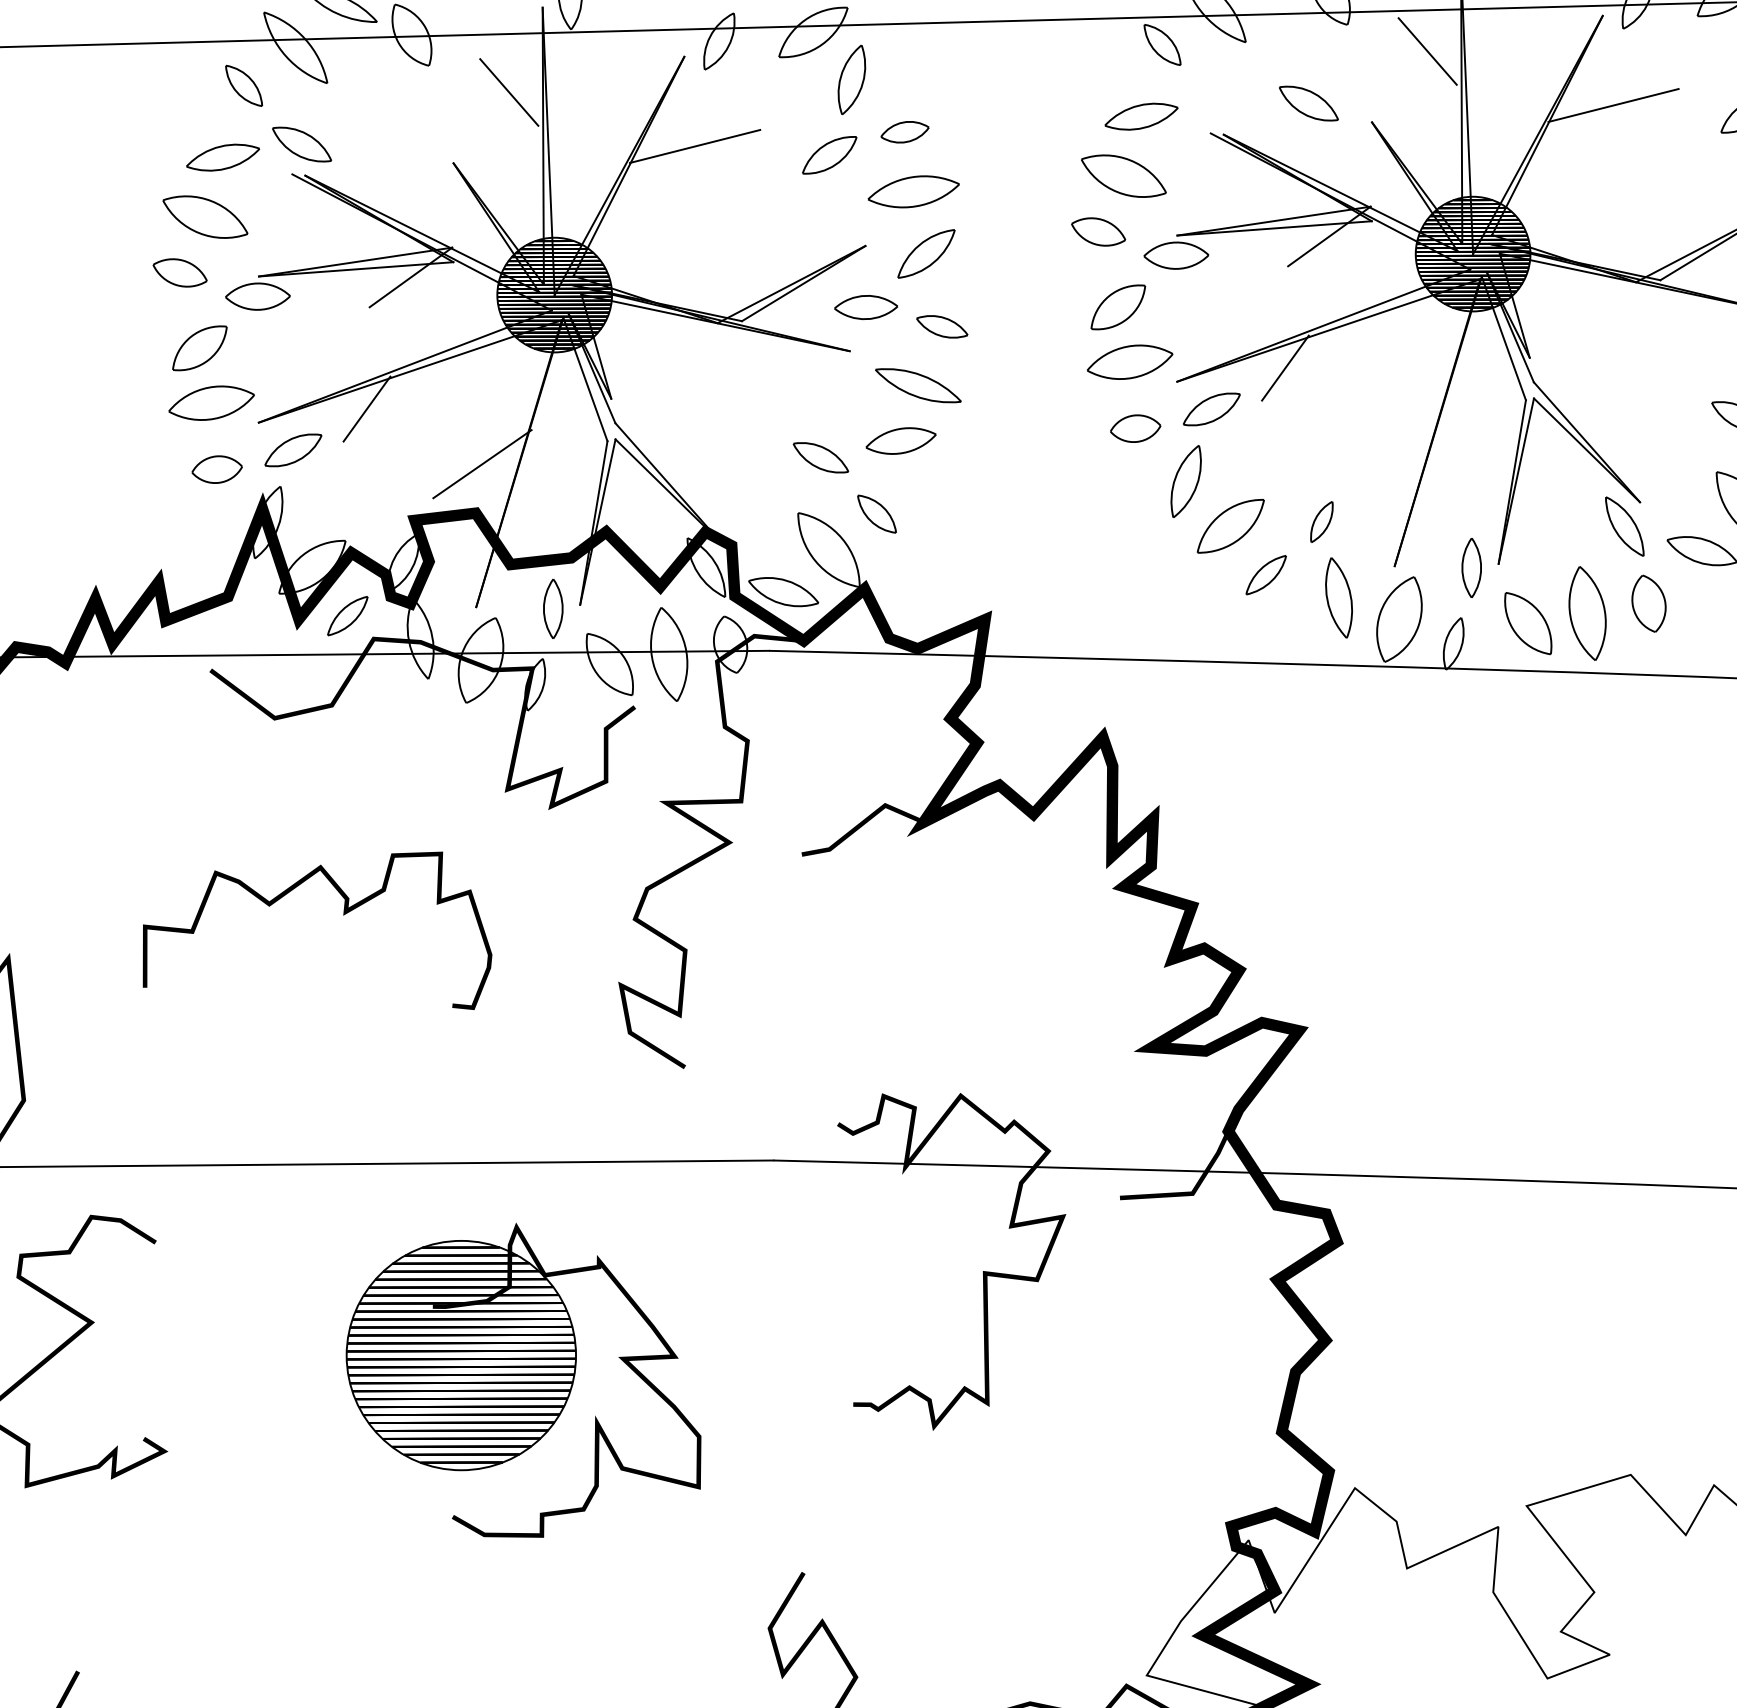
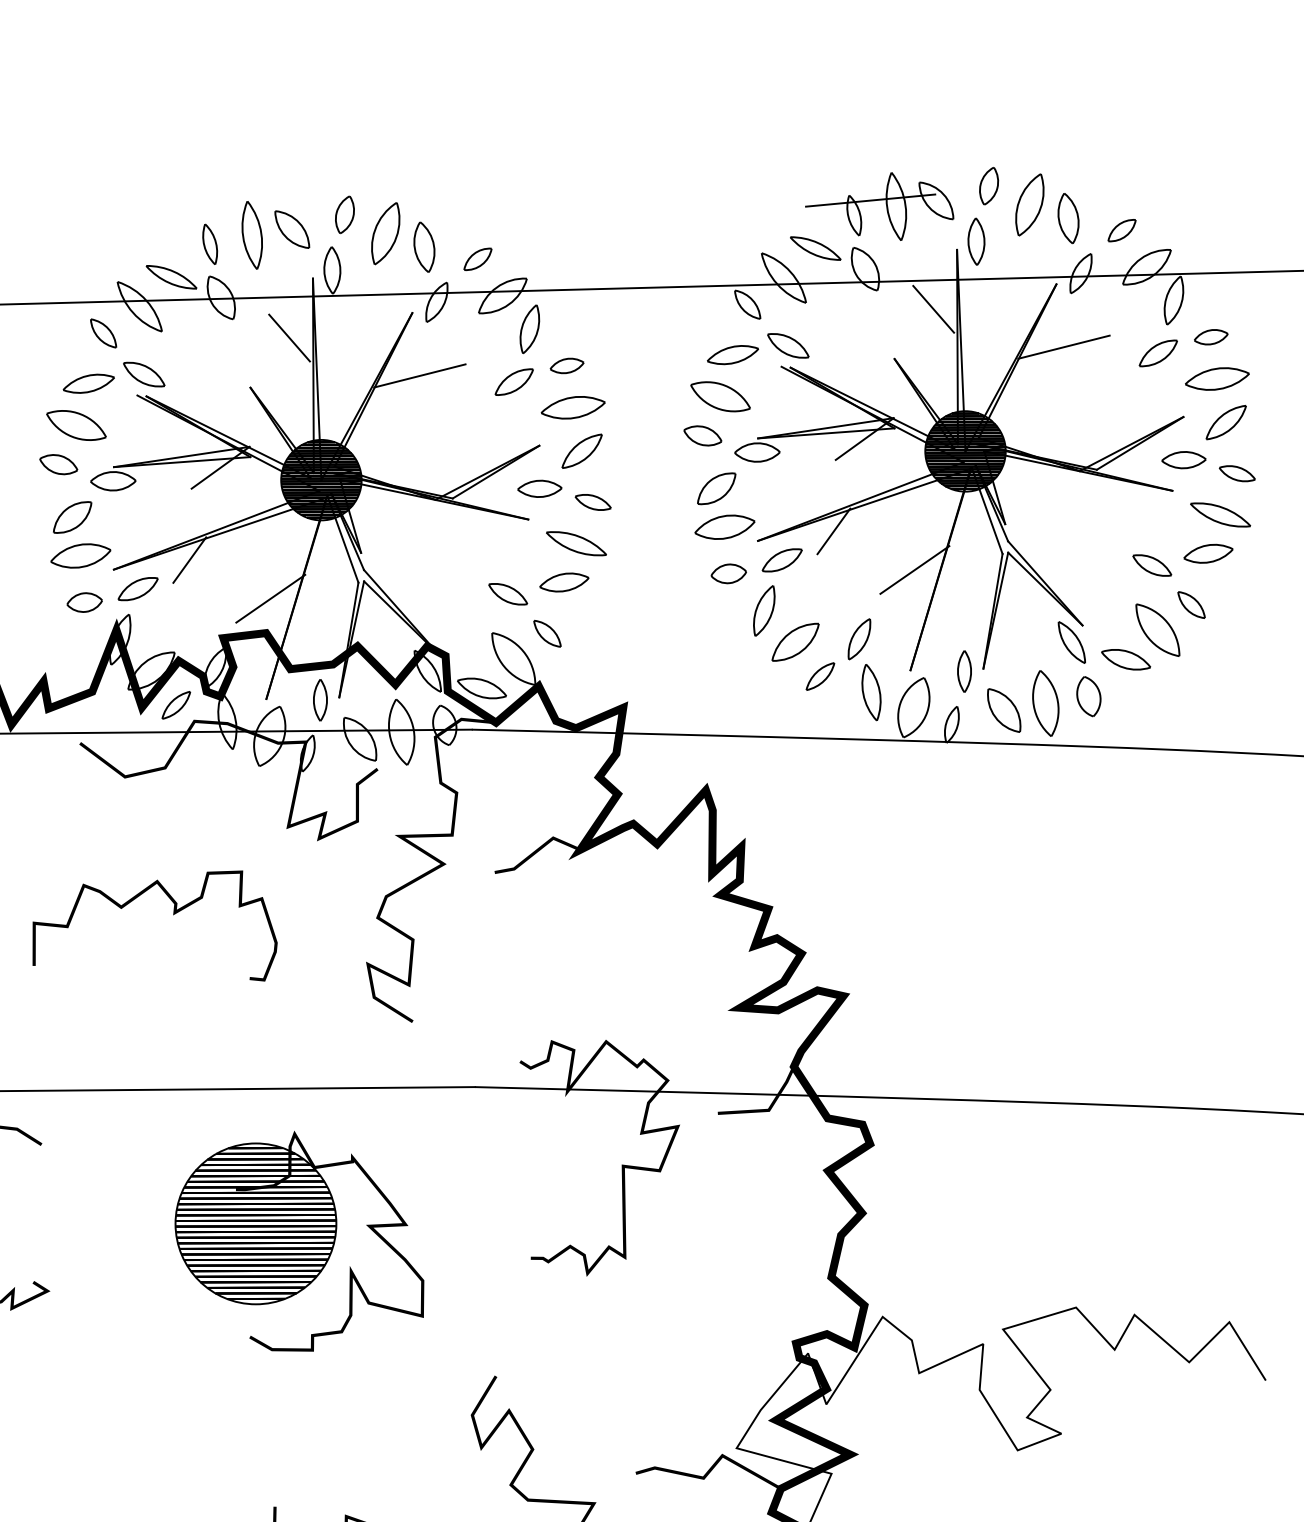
part: (1309, 103) -> (788, 345), moved
line: (1400, 422) -> (914, 569), added
part: (1321, 522) -> (859, 639), size x1.43

